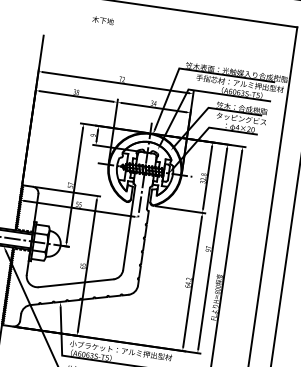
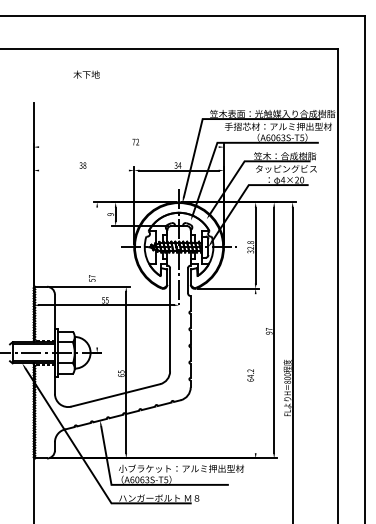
text: (102, 20) -> (86, 74), moved
line: (115, 82) -> (128, 147), removed
line: (76, 96) -> (83, 170), removed
line: (75, 185) -> (97, 277), removed
line: (192, 281) -> (255, 373), removed

